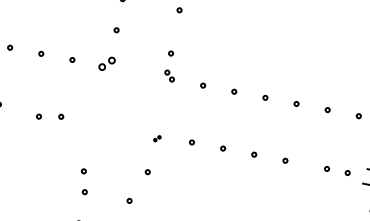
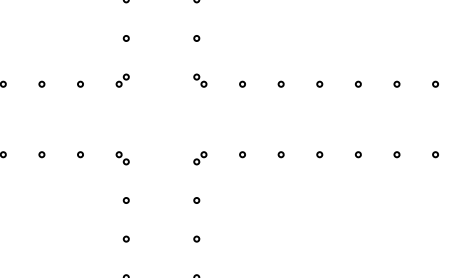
circle: (170, 53) -> (196, 38), moved
part: (106, 63) -> (122, 80), size x0.71
circle: (38, 116) -> (41, 154), moved
part: (94, 126) -> (122, 158), added
part: (157, 138) -> (200, 158), size x1.67
circle: (326, 168) -> (396, 154), moved
circle: (83, 171) -> (125, 200), moved
circle: (129, 200) -> (196, 238), moved

